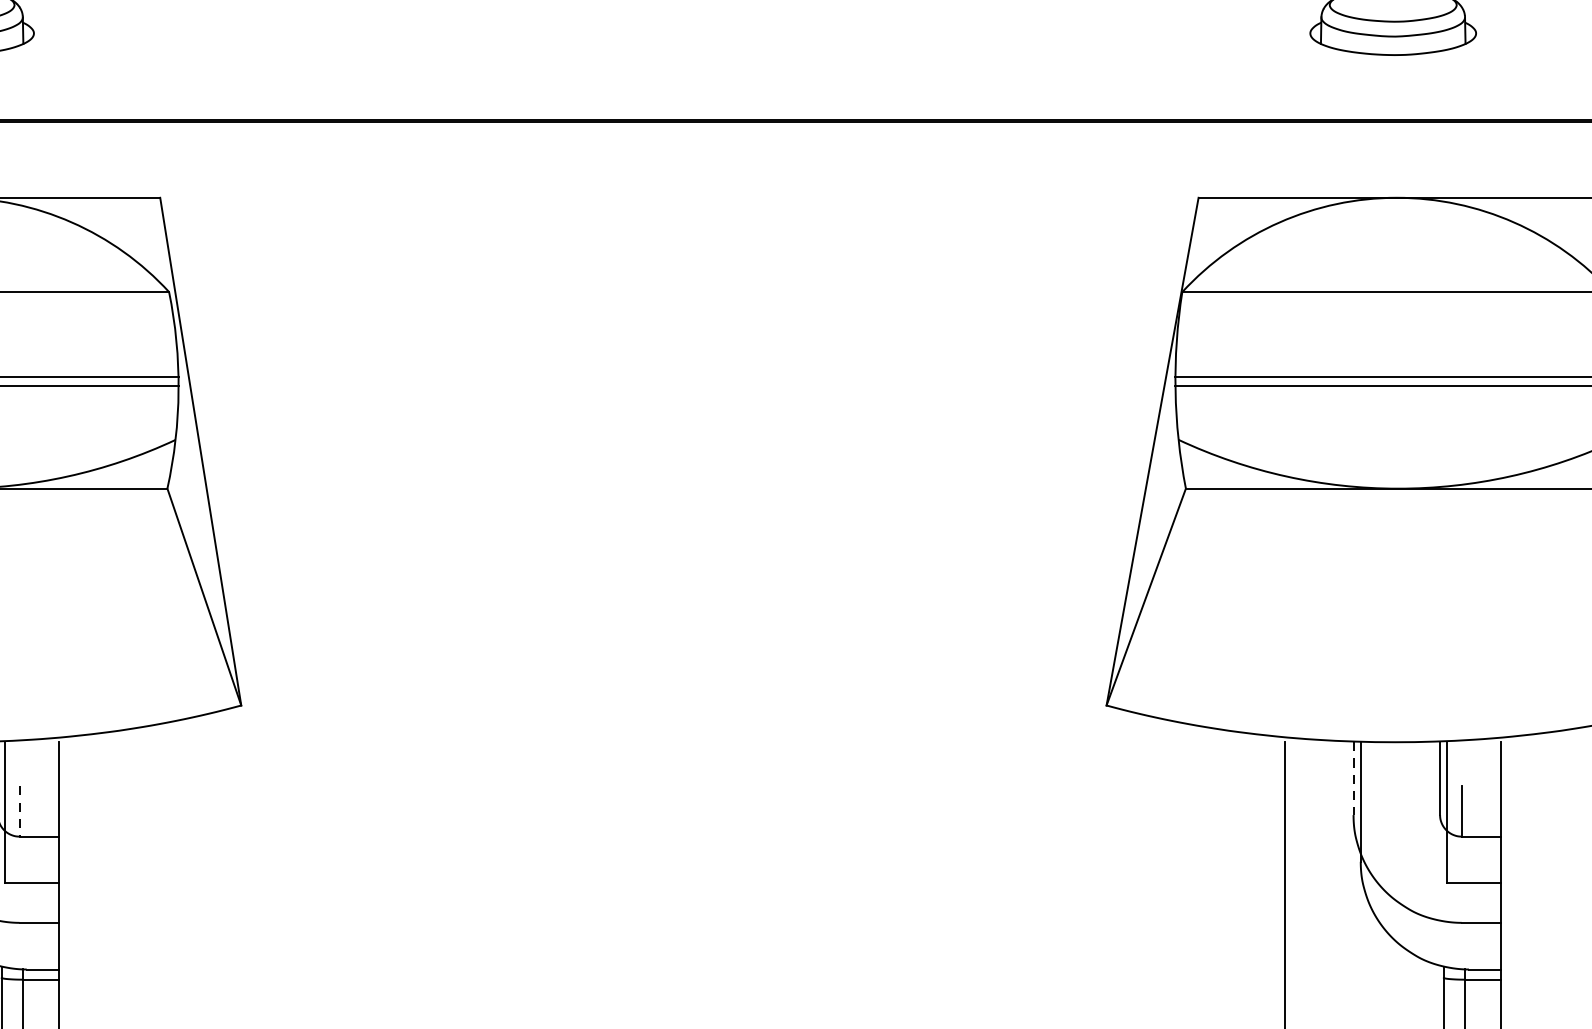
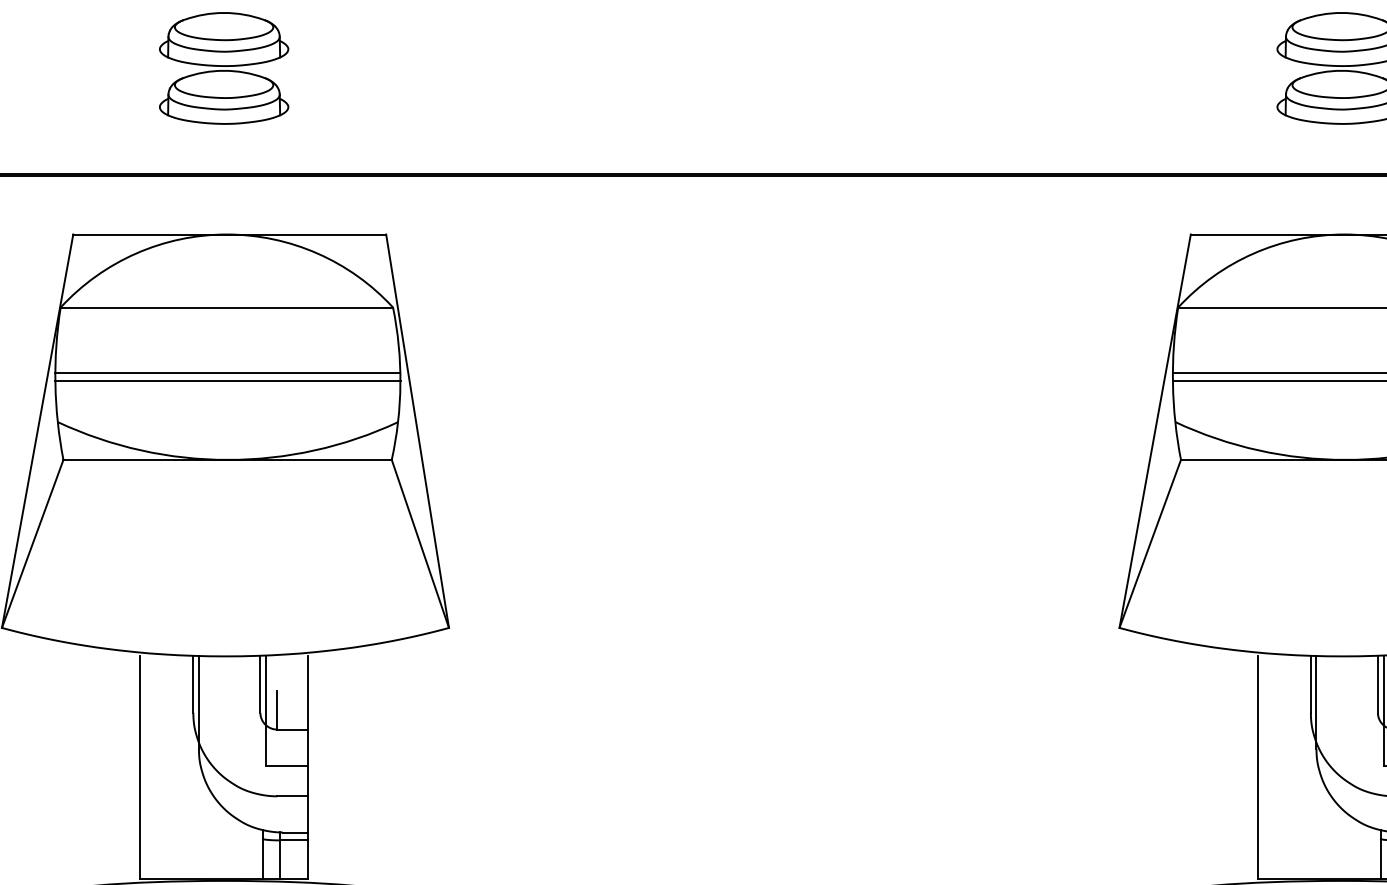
line: (1353, 779) -> (1310, 685), dashed -> solid
line: (19, 812) -> (277, 710), dashed -> solid

